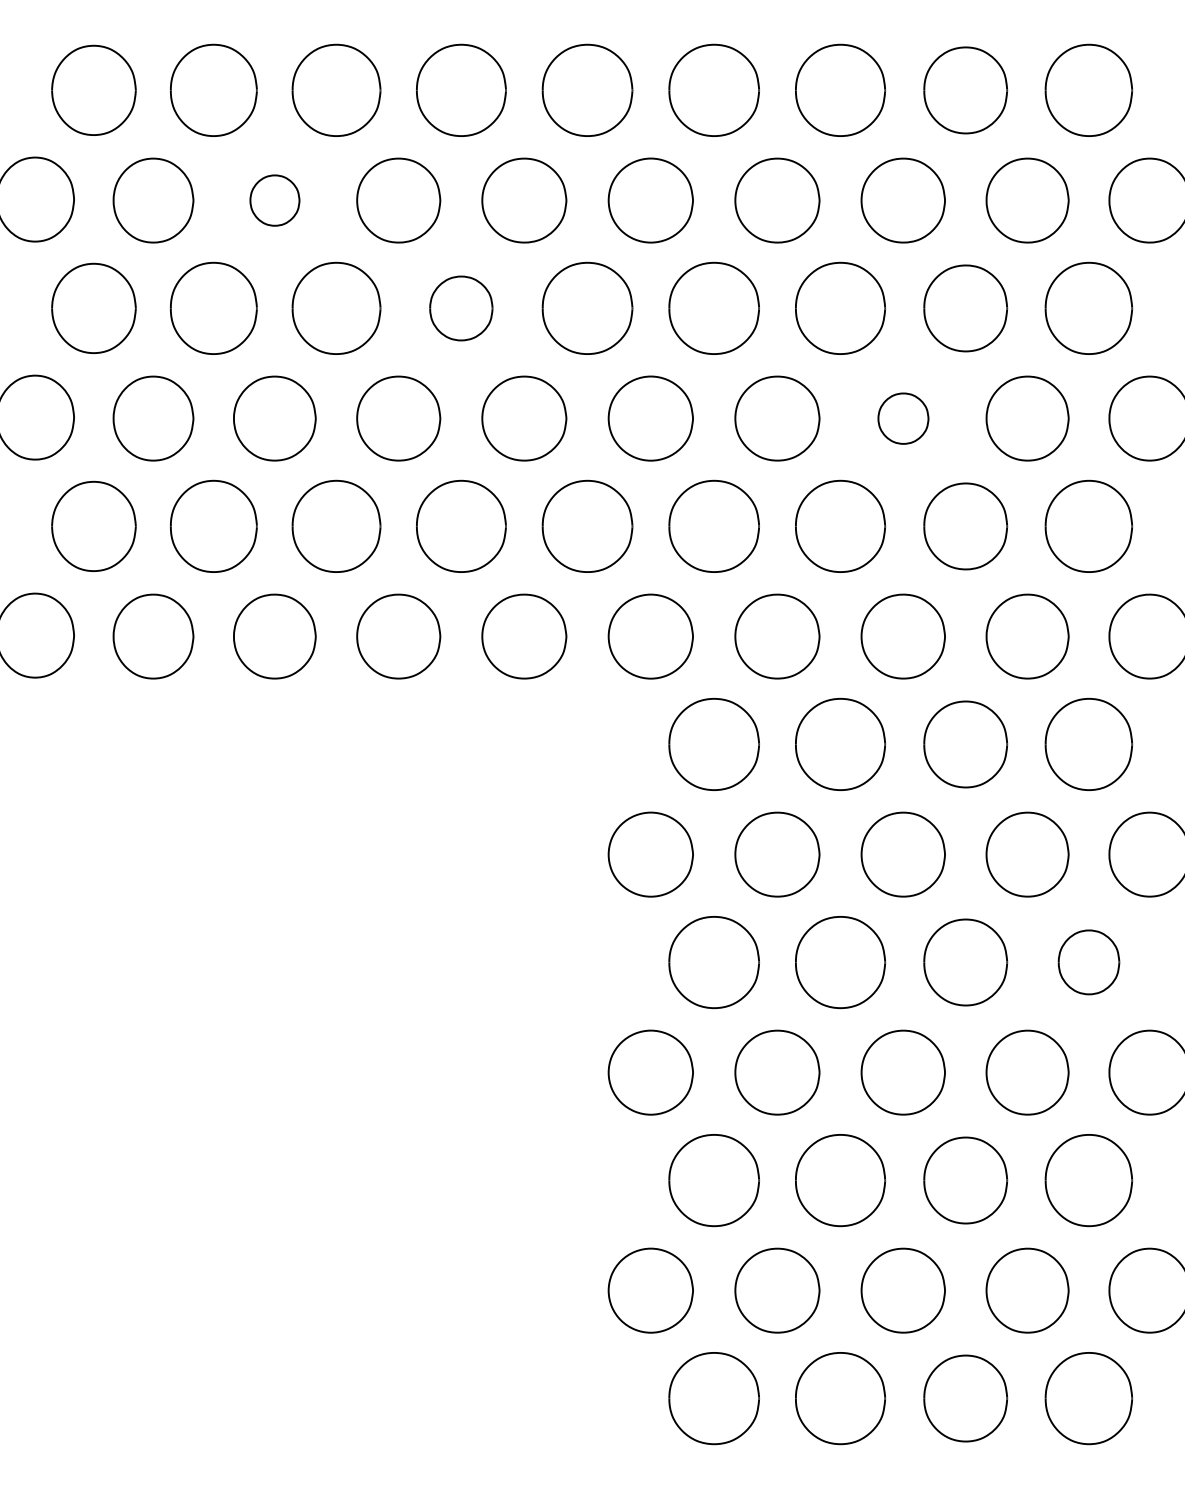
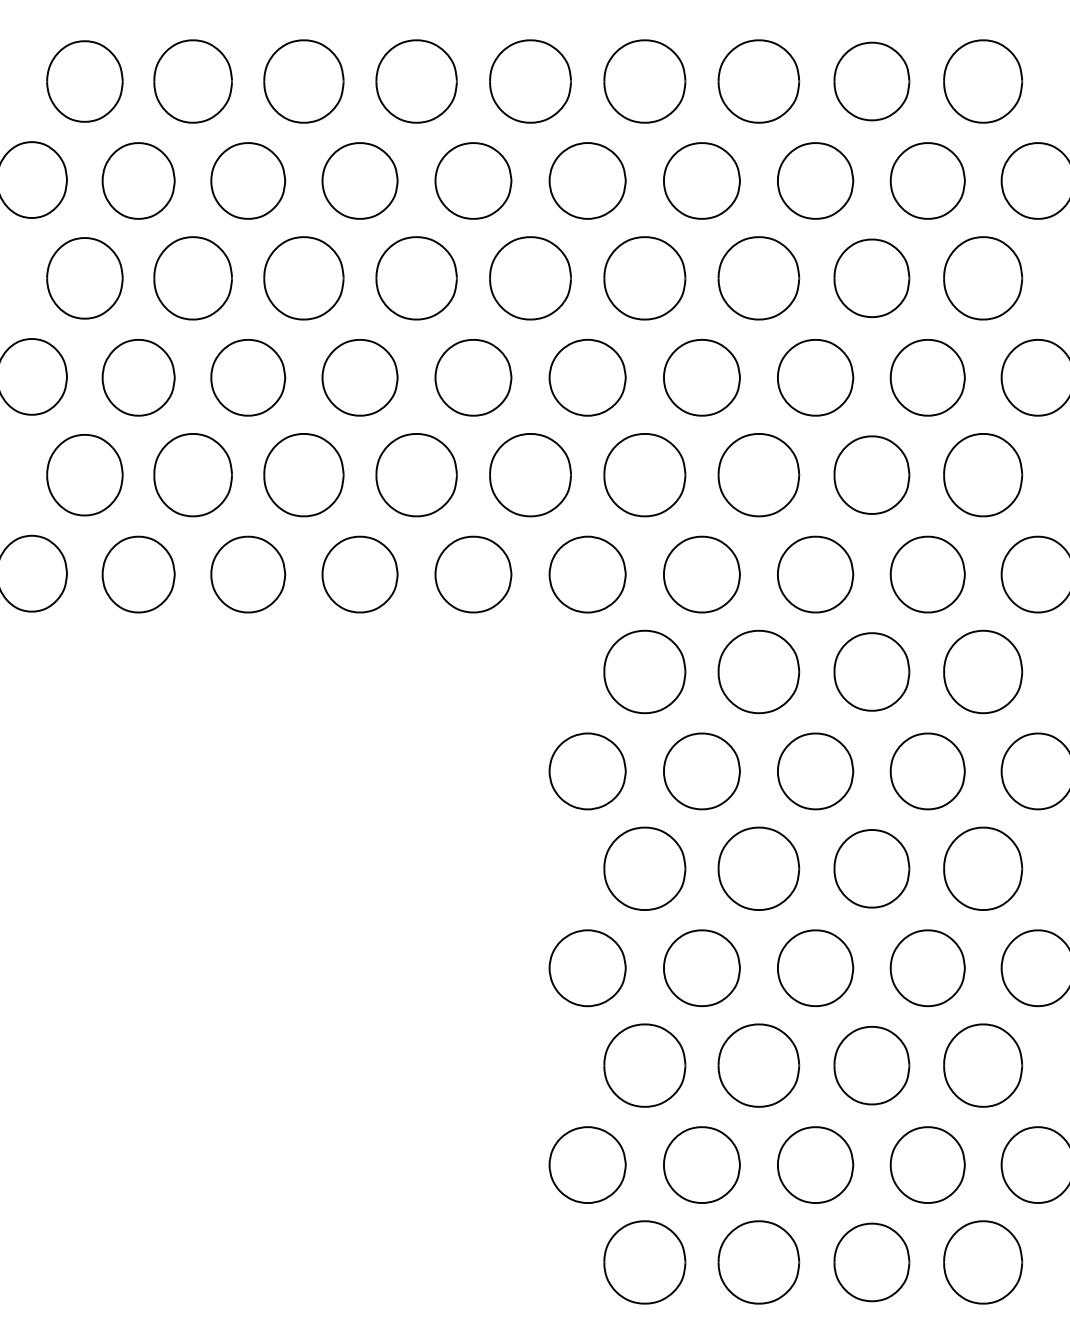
part: (275, 200) -> (248, 180), size x1.67
part: (461, 308) -> (416, 278), size x1.43
part: (903, 418) -> (815, 377), size x1.67
part: (1089, 962) -> (983, 868), size x1.43

